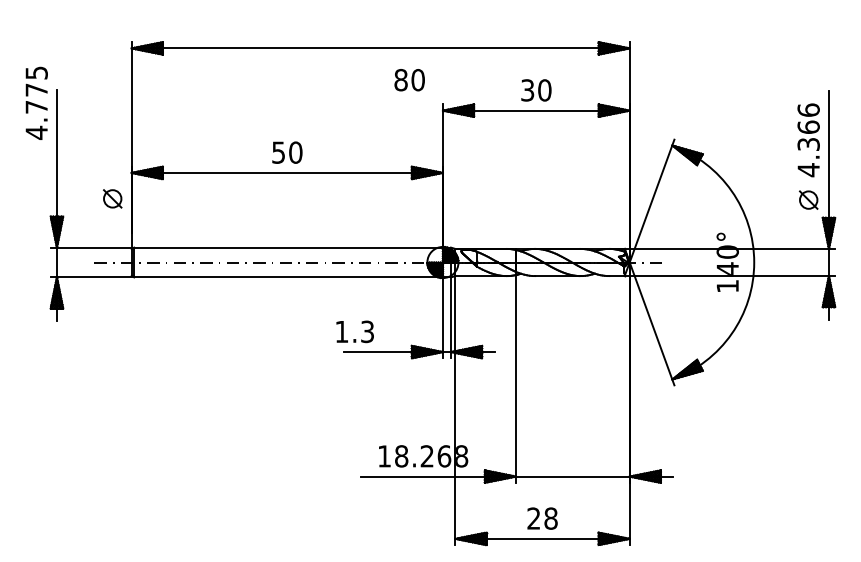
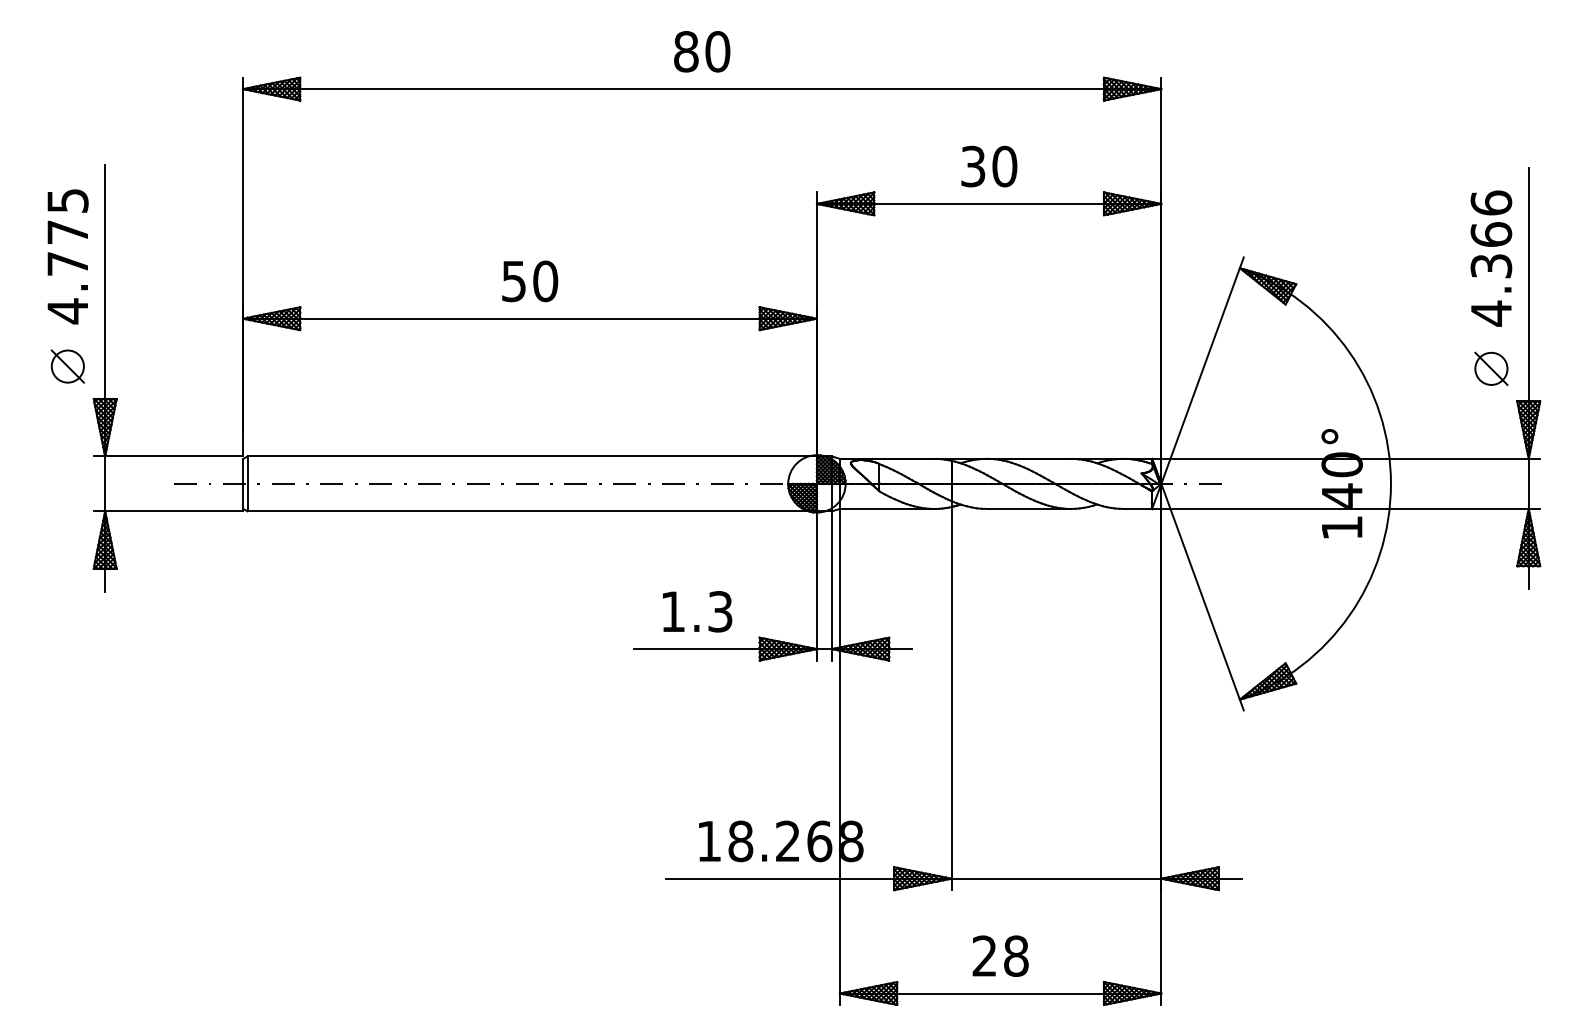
text: (409, 80) -> (701, 52), moved
text: (36, 102) -> (67, 255), moved
part: (112, 198) -> (67, 365), moved
text: (354, 331) -> (696, 611), moved

